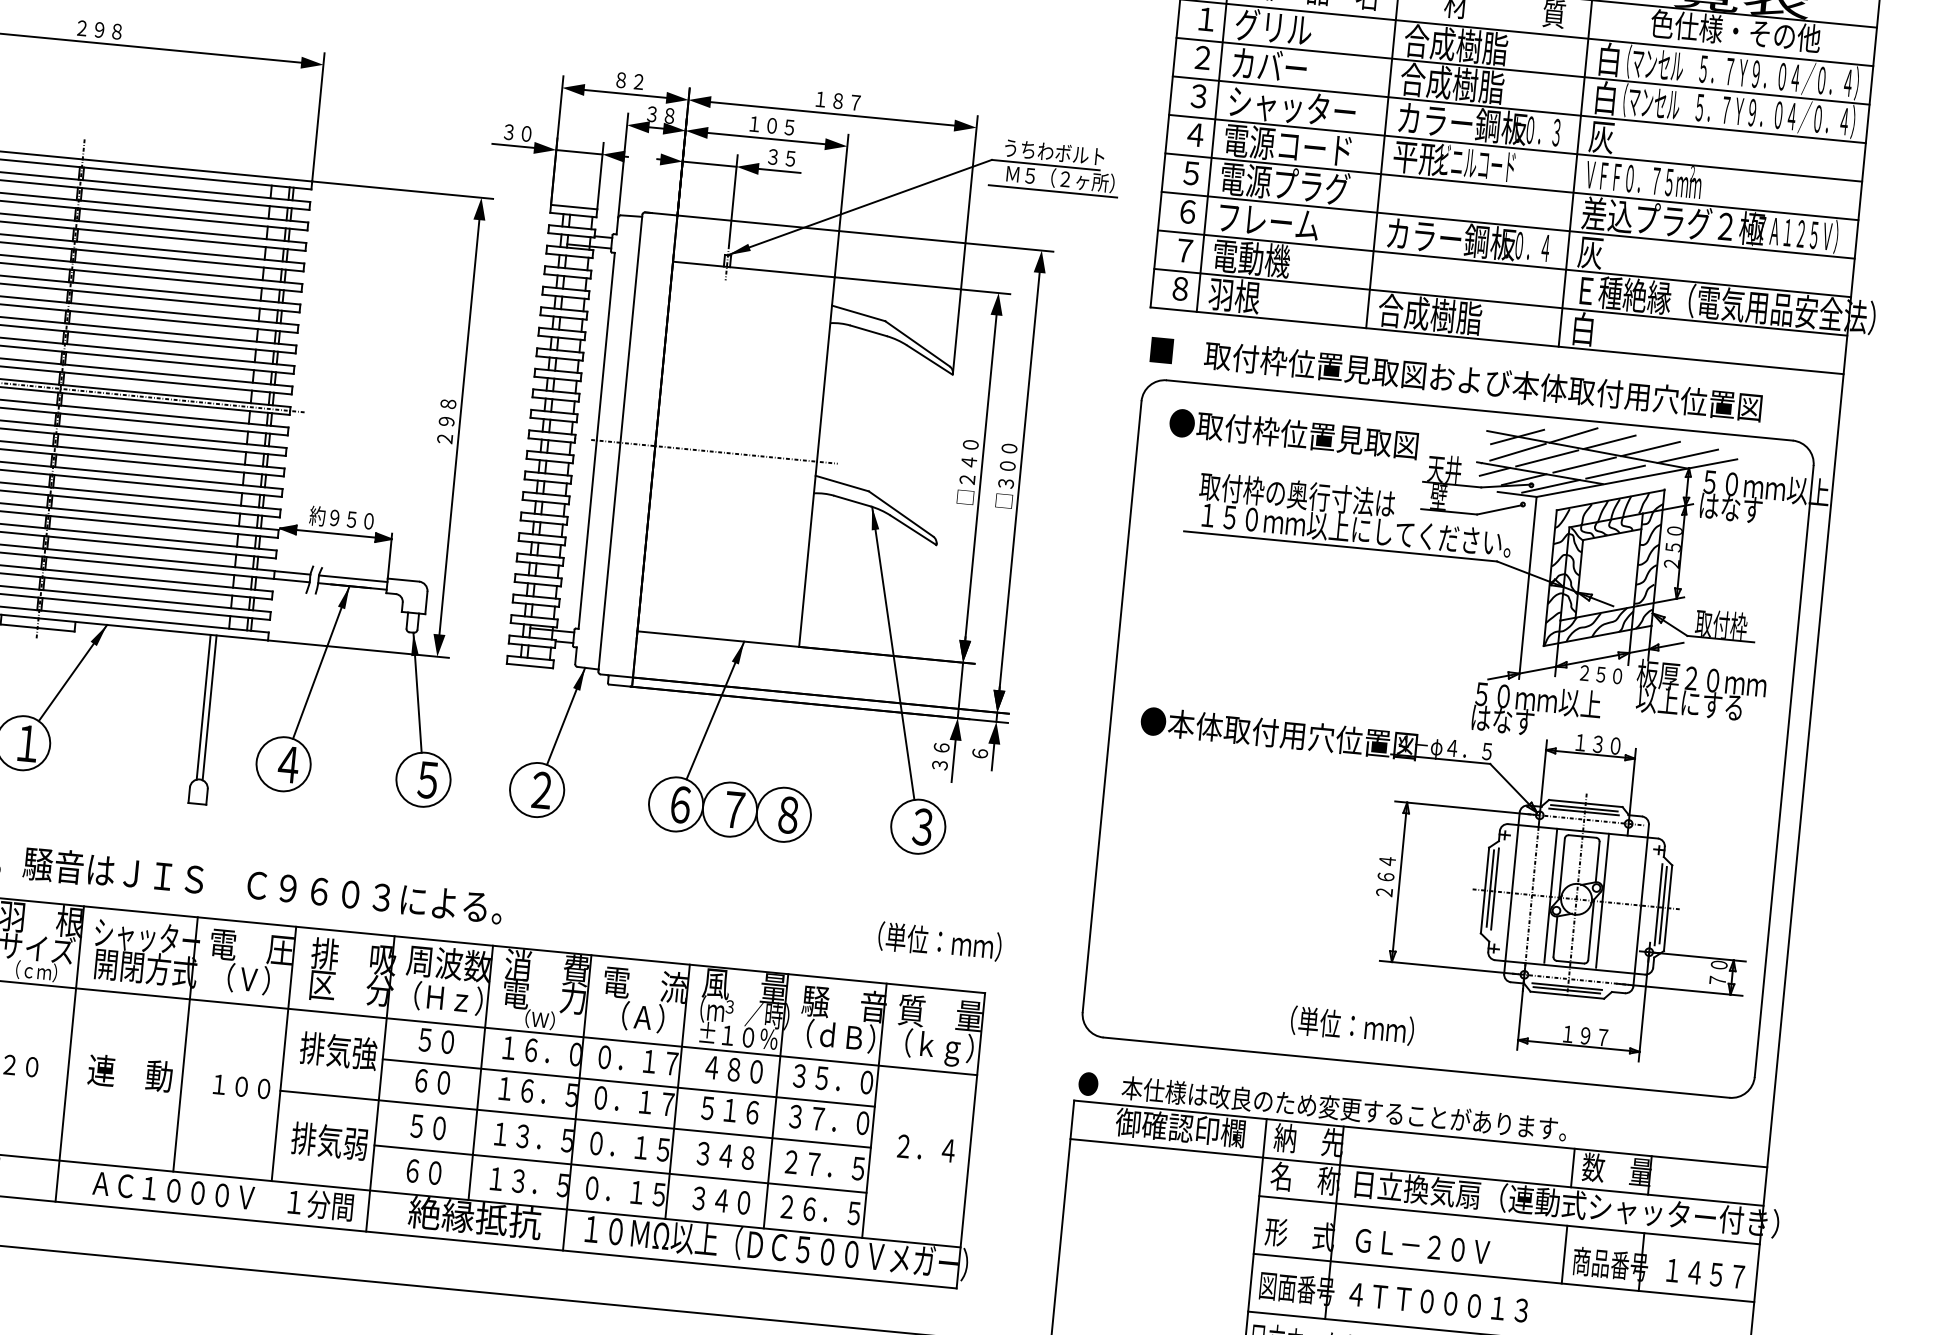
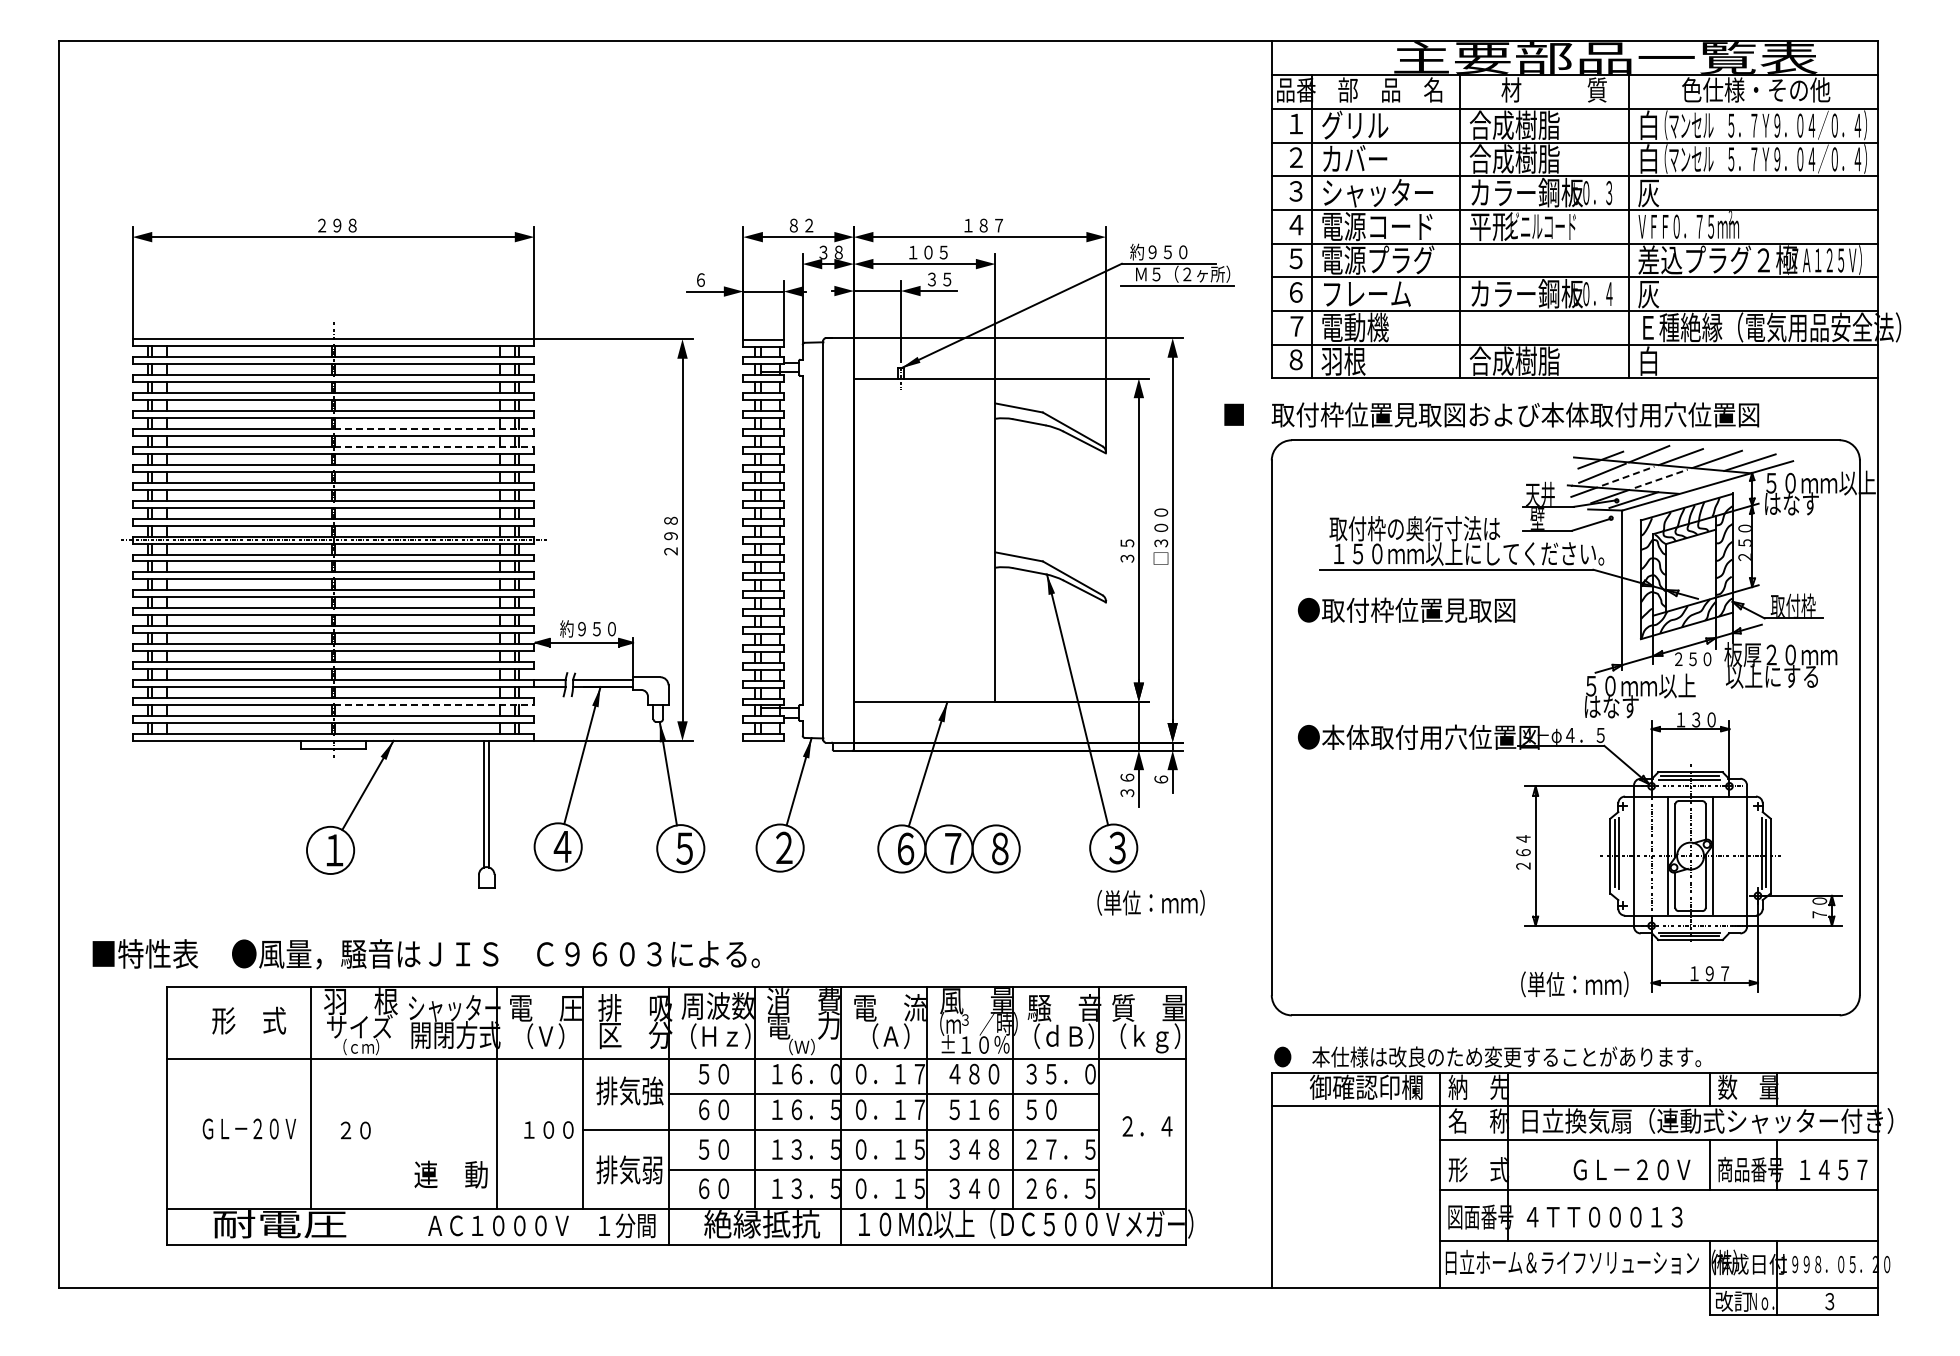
text: (517, 132) -> (708, 279), ３０ -> ６
text: (1053, 151) -> (1174, 251), うちわボルト -> 約９５０
line: (188, 272) -> (434, 428), solid -> dashed
line: (186, 293) -> (434, 446), solid -> dashed
text: (1455, 378) -> (1491, 414), moved
text: (1293, 433) -> (1406, 609), moved
line: (714, 452) -> (905, 540), removed
line: (1547, 458) -> (1628, 476), solid -> dashed
line: (1584, 464) -> (1661, 478), solid -> dashed
text: (967, 472) -> (1126, 536), □２４０ -> ３５
line: (1615, 472) -> (1688, 482), removed
line: (157, 587) -> (434, 704), solid -> dashed
text: (939, 941) -> (1150, 902), moved
text: (1352, 1025) -> (1574, 984), moved
line: (69, 1053) -> (396, 1115), removed
text: (129, 1073) -> (450, 1174), moved
text: (828, 1119) -> (1060, 1109), ３７．０ -> ５０
text: (1422, 1245) -> (1631, 1169), moved

